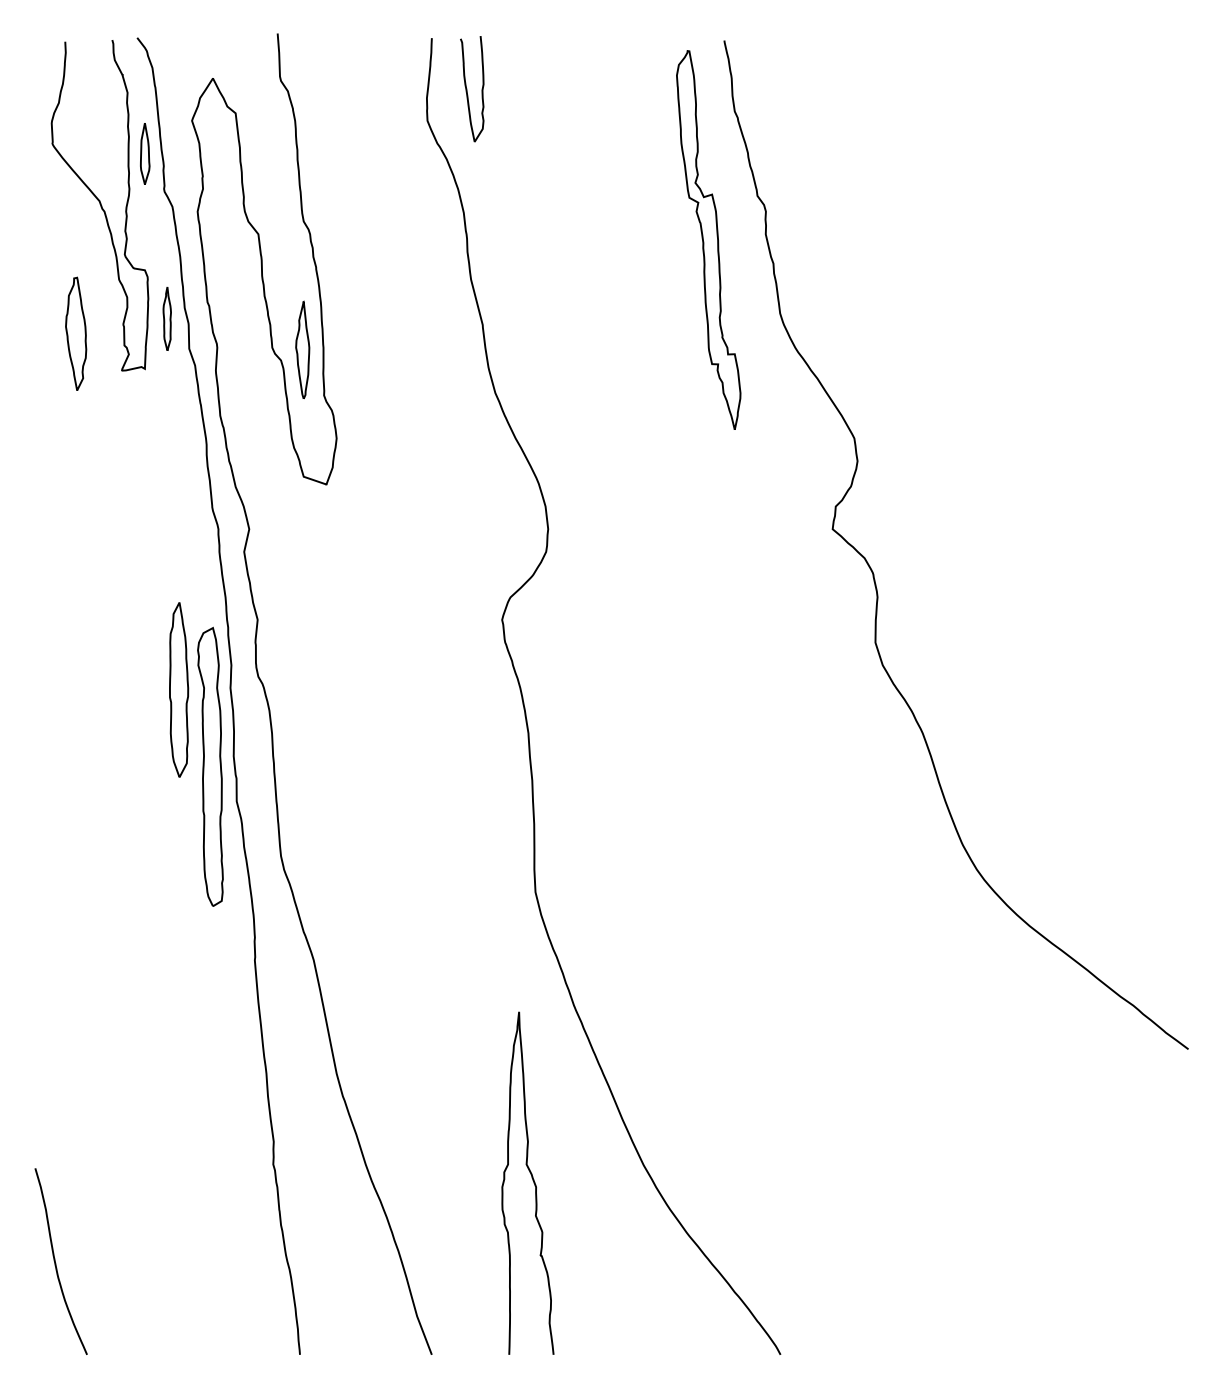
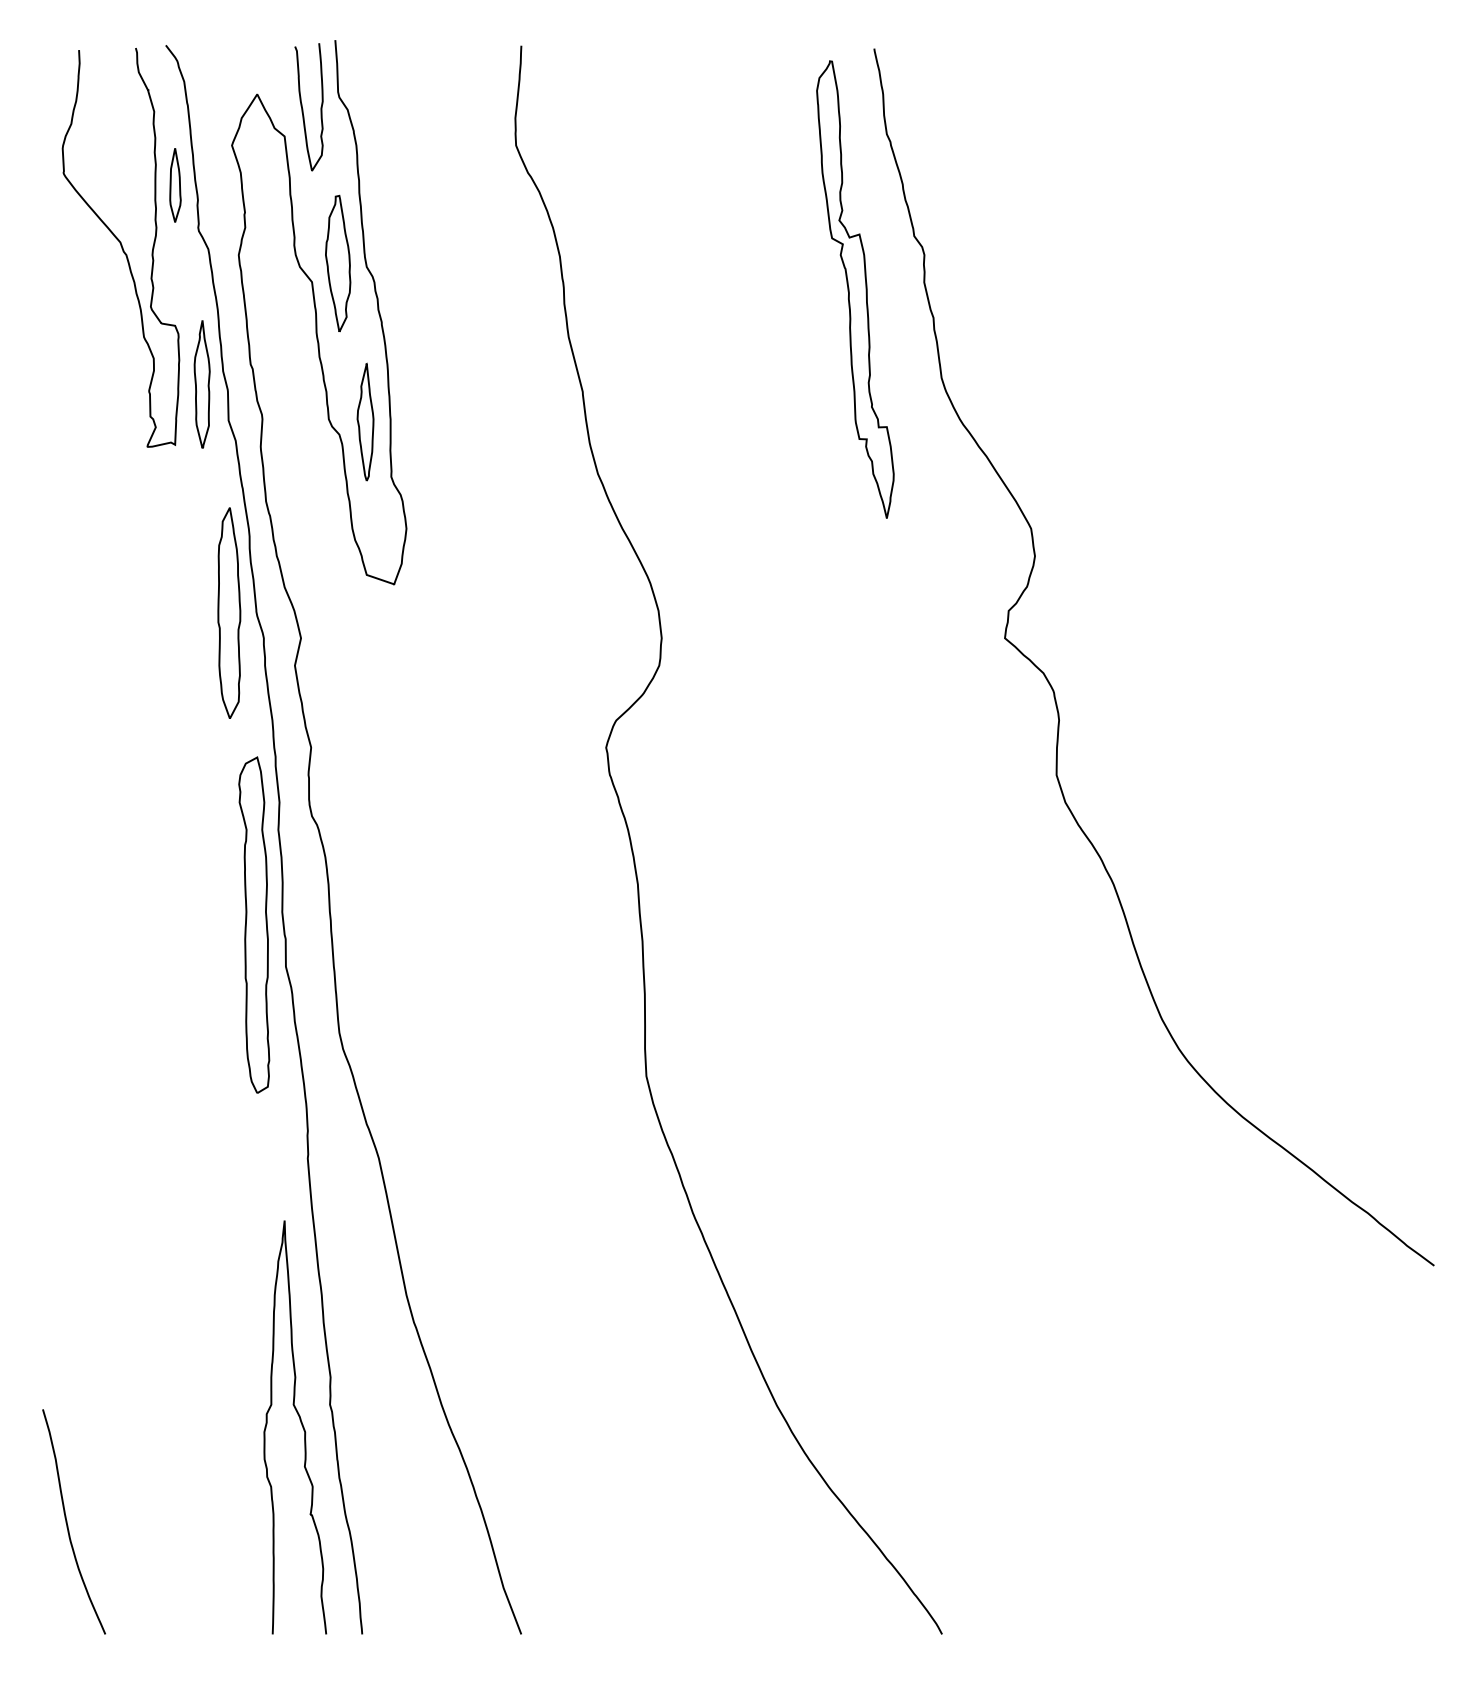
curve: (467, 90) -> (303, 108), moved
part: (166, 318) -> (201, 384), size x1.67
part: (76, 333) -> (338, 263), moved
part: (179, 689) -> (229, 612), moved
curve: (533, 1181) -> (301, 1425), moved

